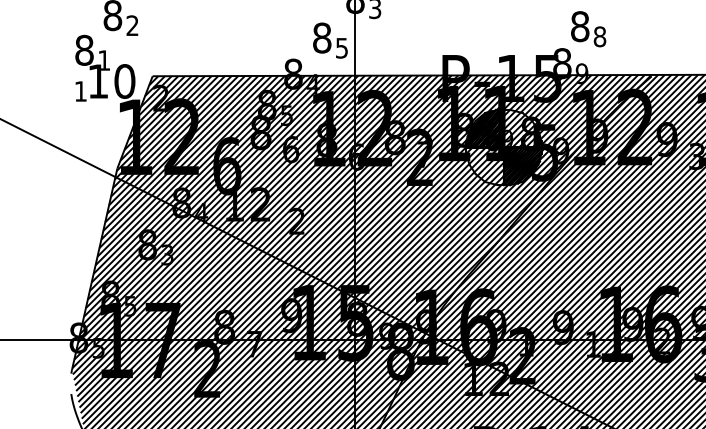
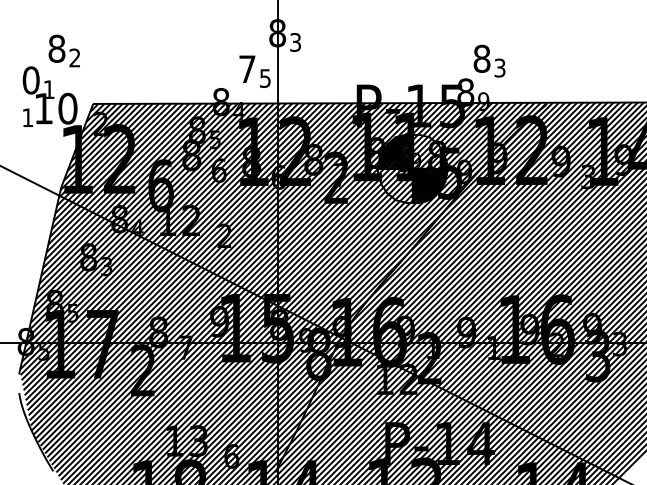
text: (599, 36) -> (499, 67), 8 -> 3
text: (322, 38) -> (247, 69), 8 -> 7
text: (83, 50) -> (30, 80), 8 -> 0

